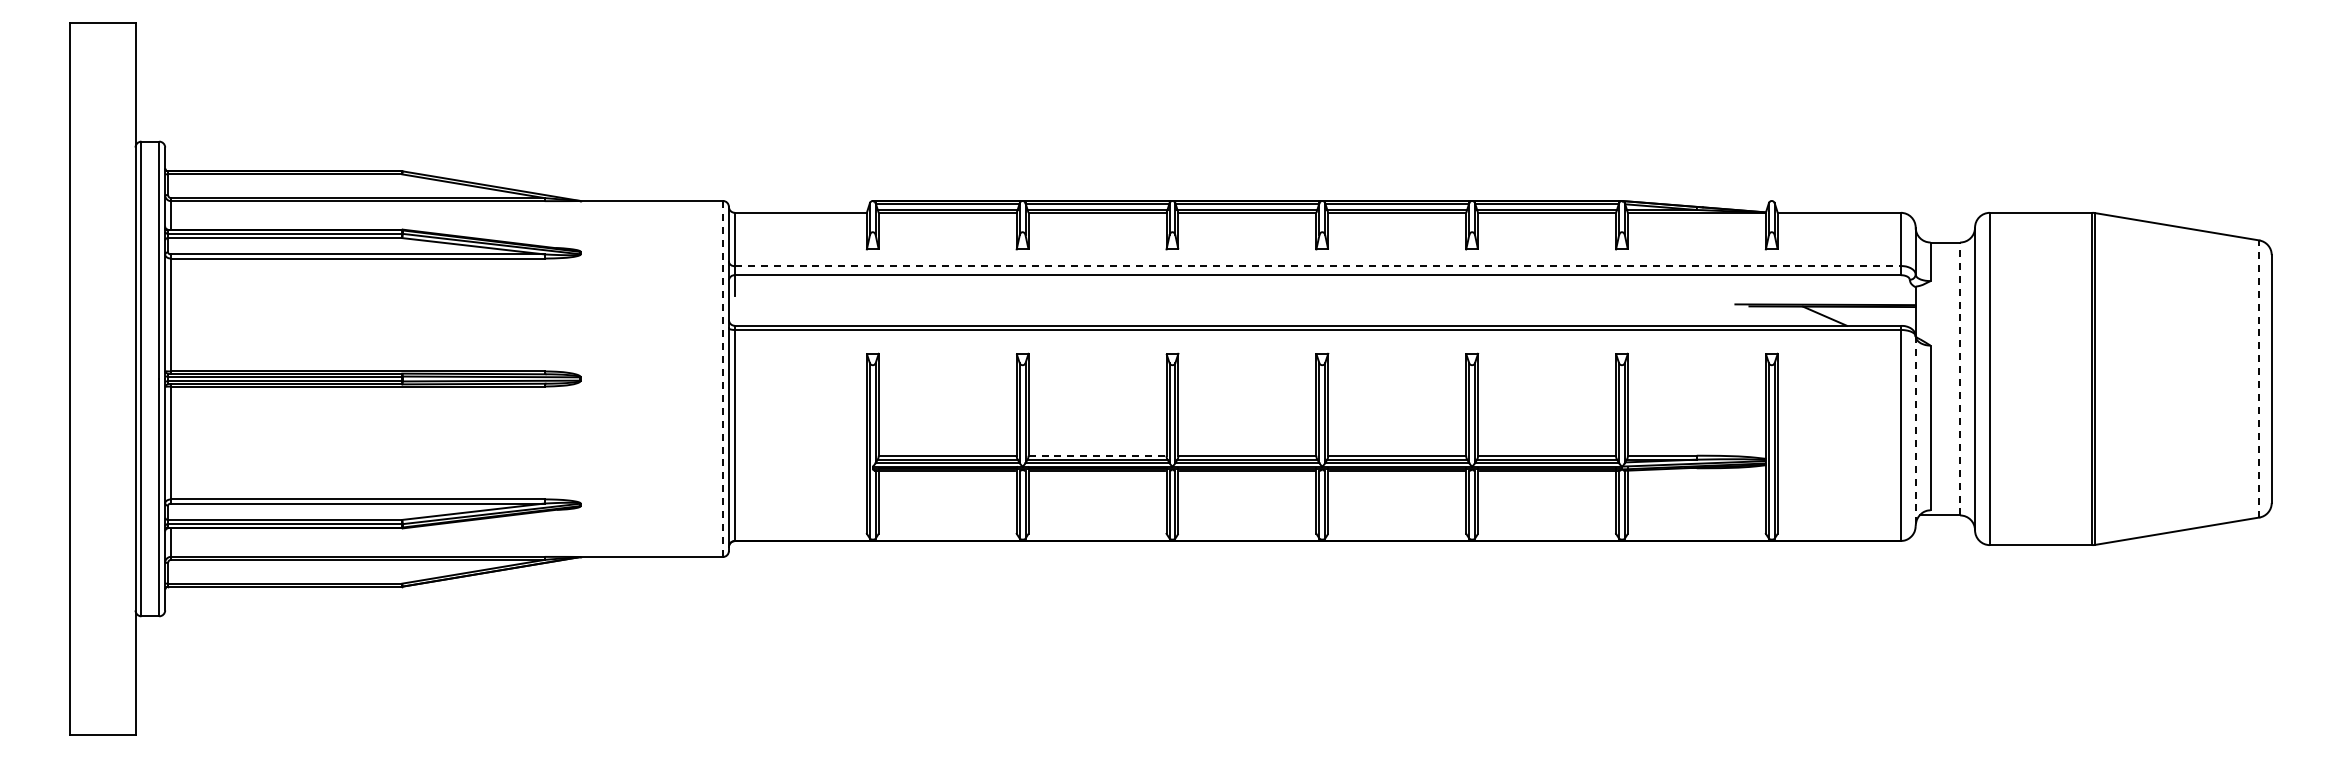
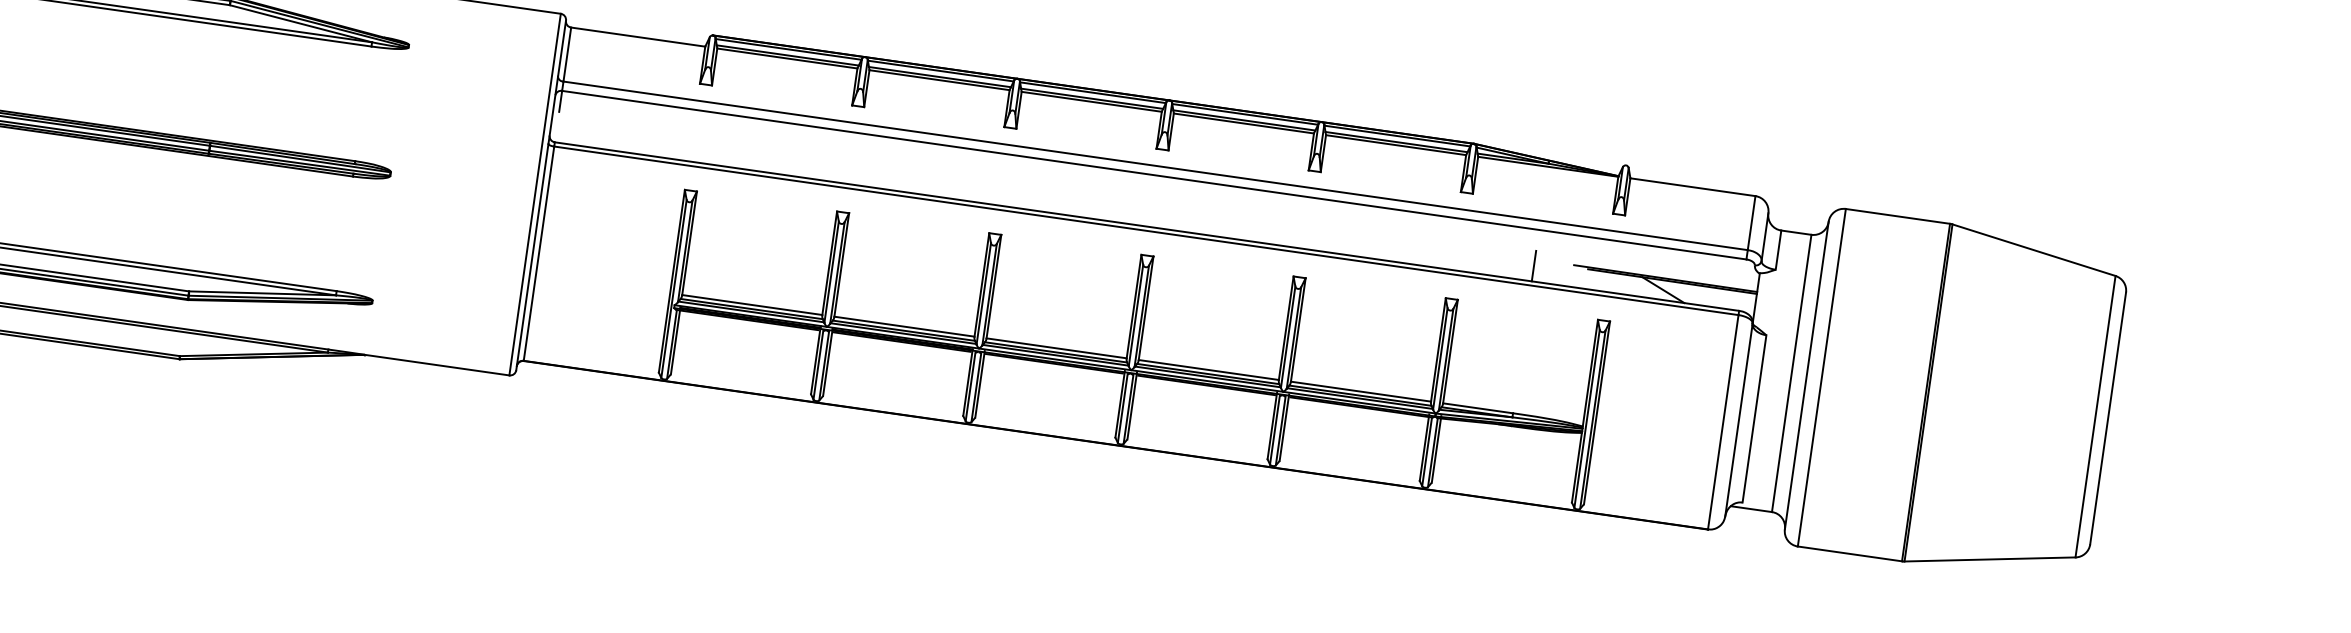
line: (1318, 266) -> (1156, 166), dashed -> solid
line: (1696, 310) -> (1533, 265), added
line: (722, 378) -> (534, 194), dashed -> solid
line: (1960, 378) -> (1792, 372), dashed -> solid
line: (2259, 378) -> (2095, 416), dashed -> solid
line: (1915, 431) -> (1738, 420), dashed -> solid
line: (1097, 455) -> (904, 326), dashed -> solid

